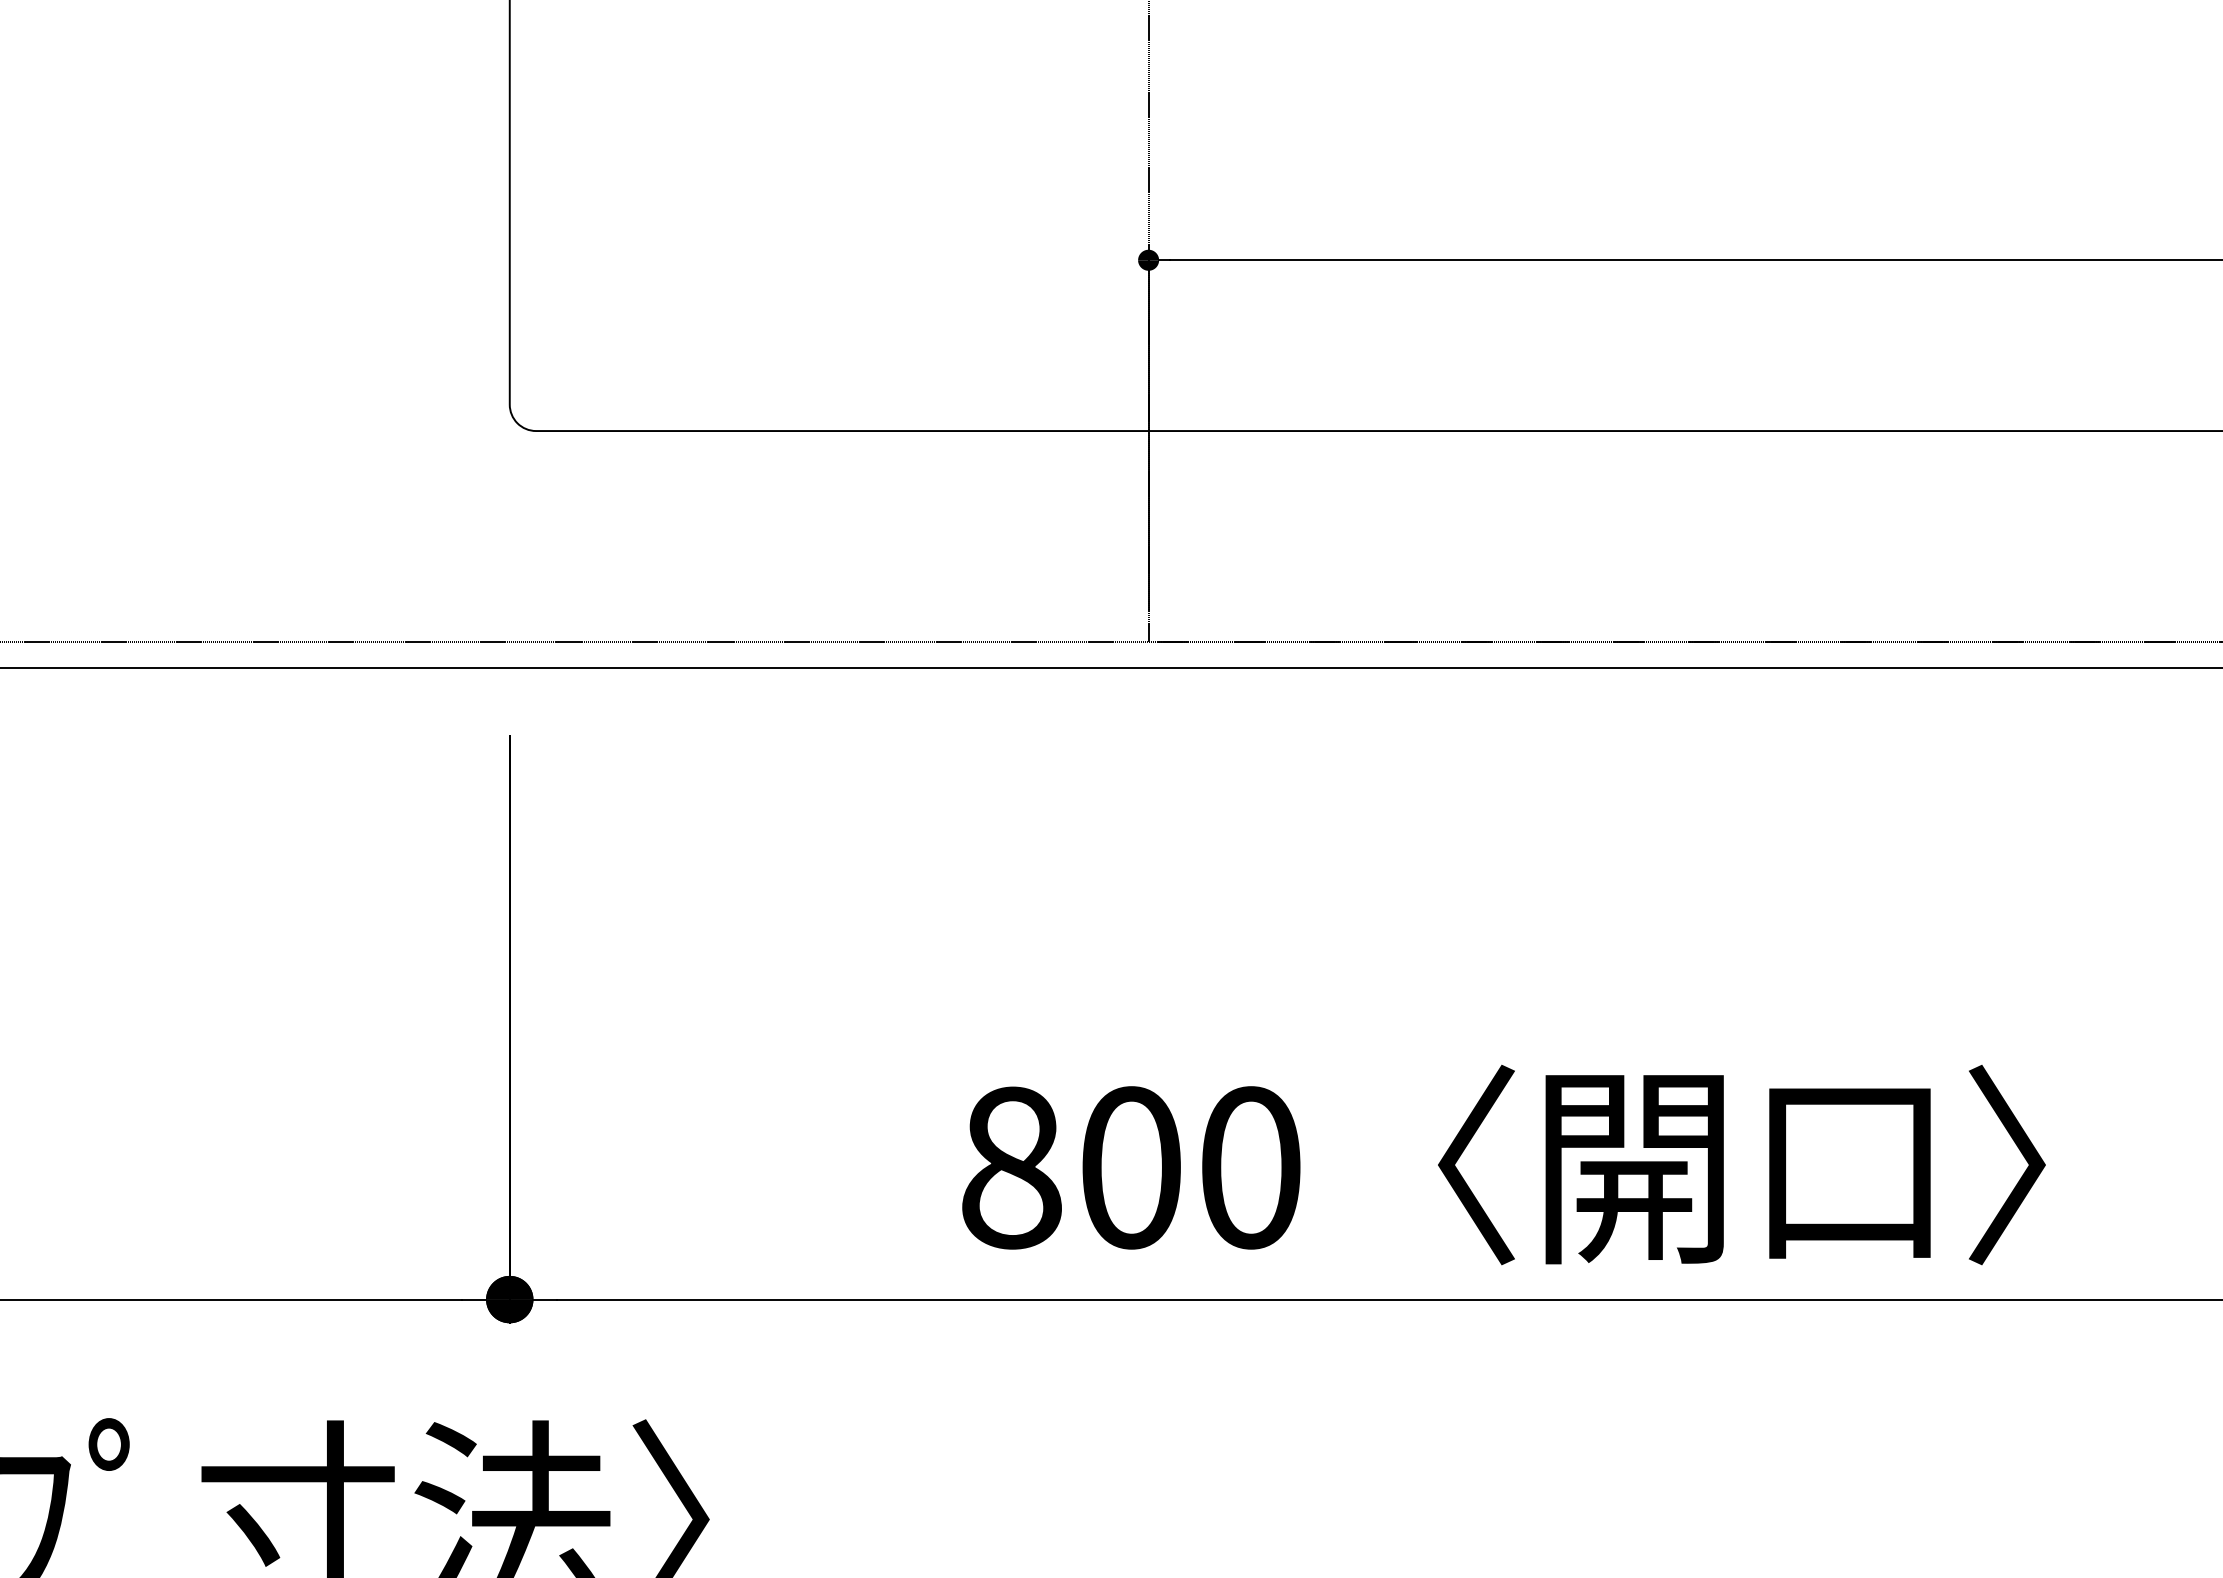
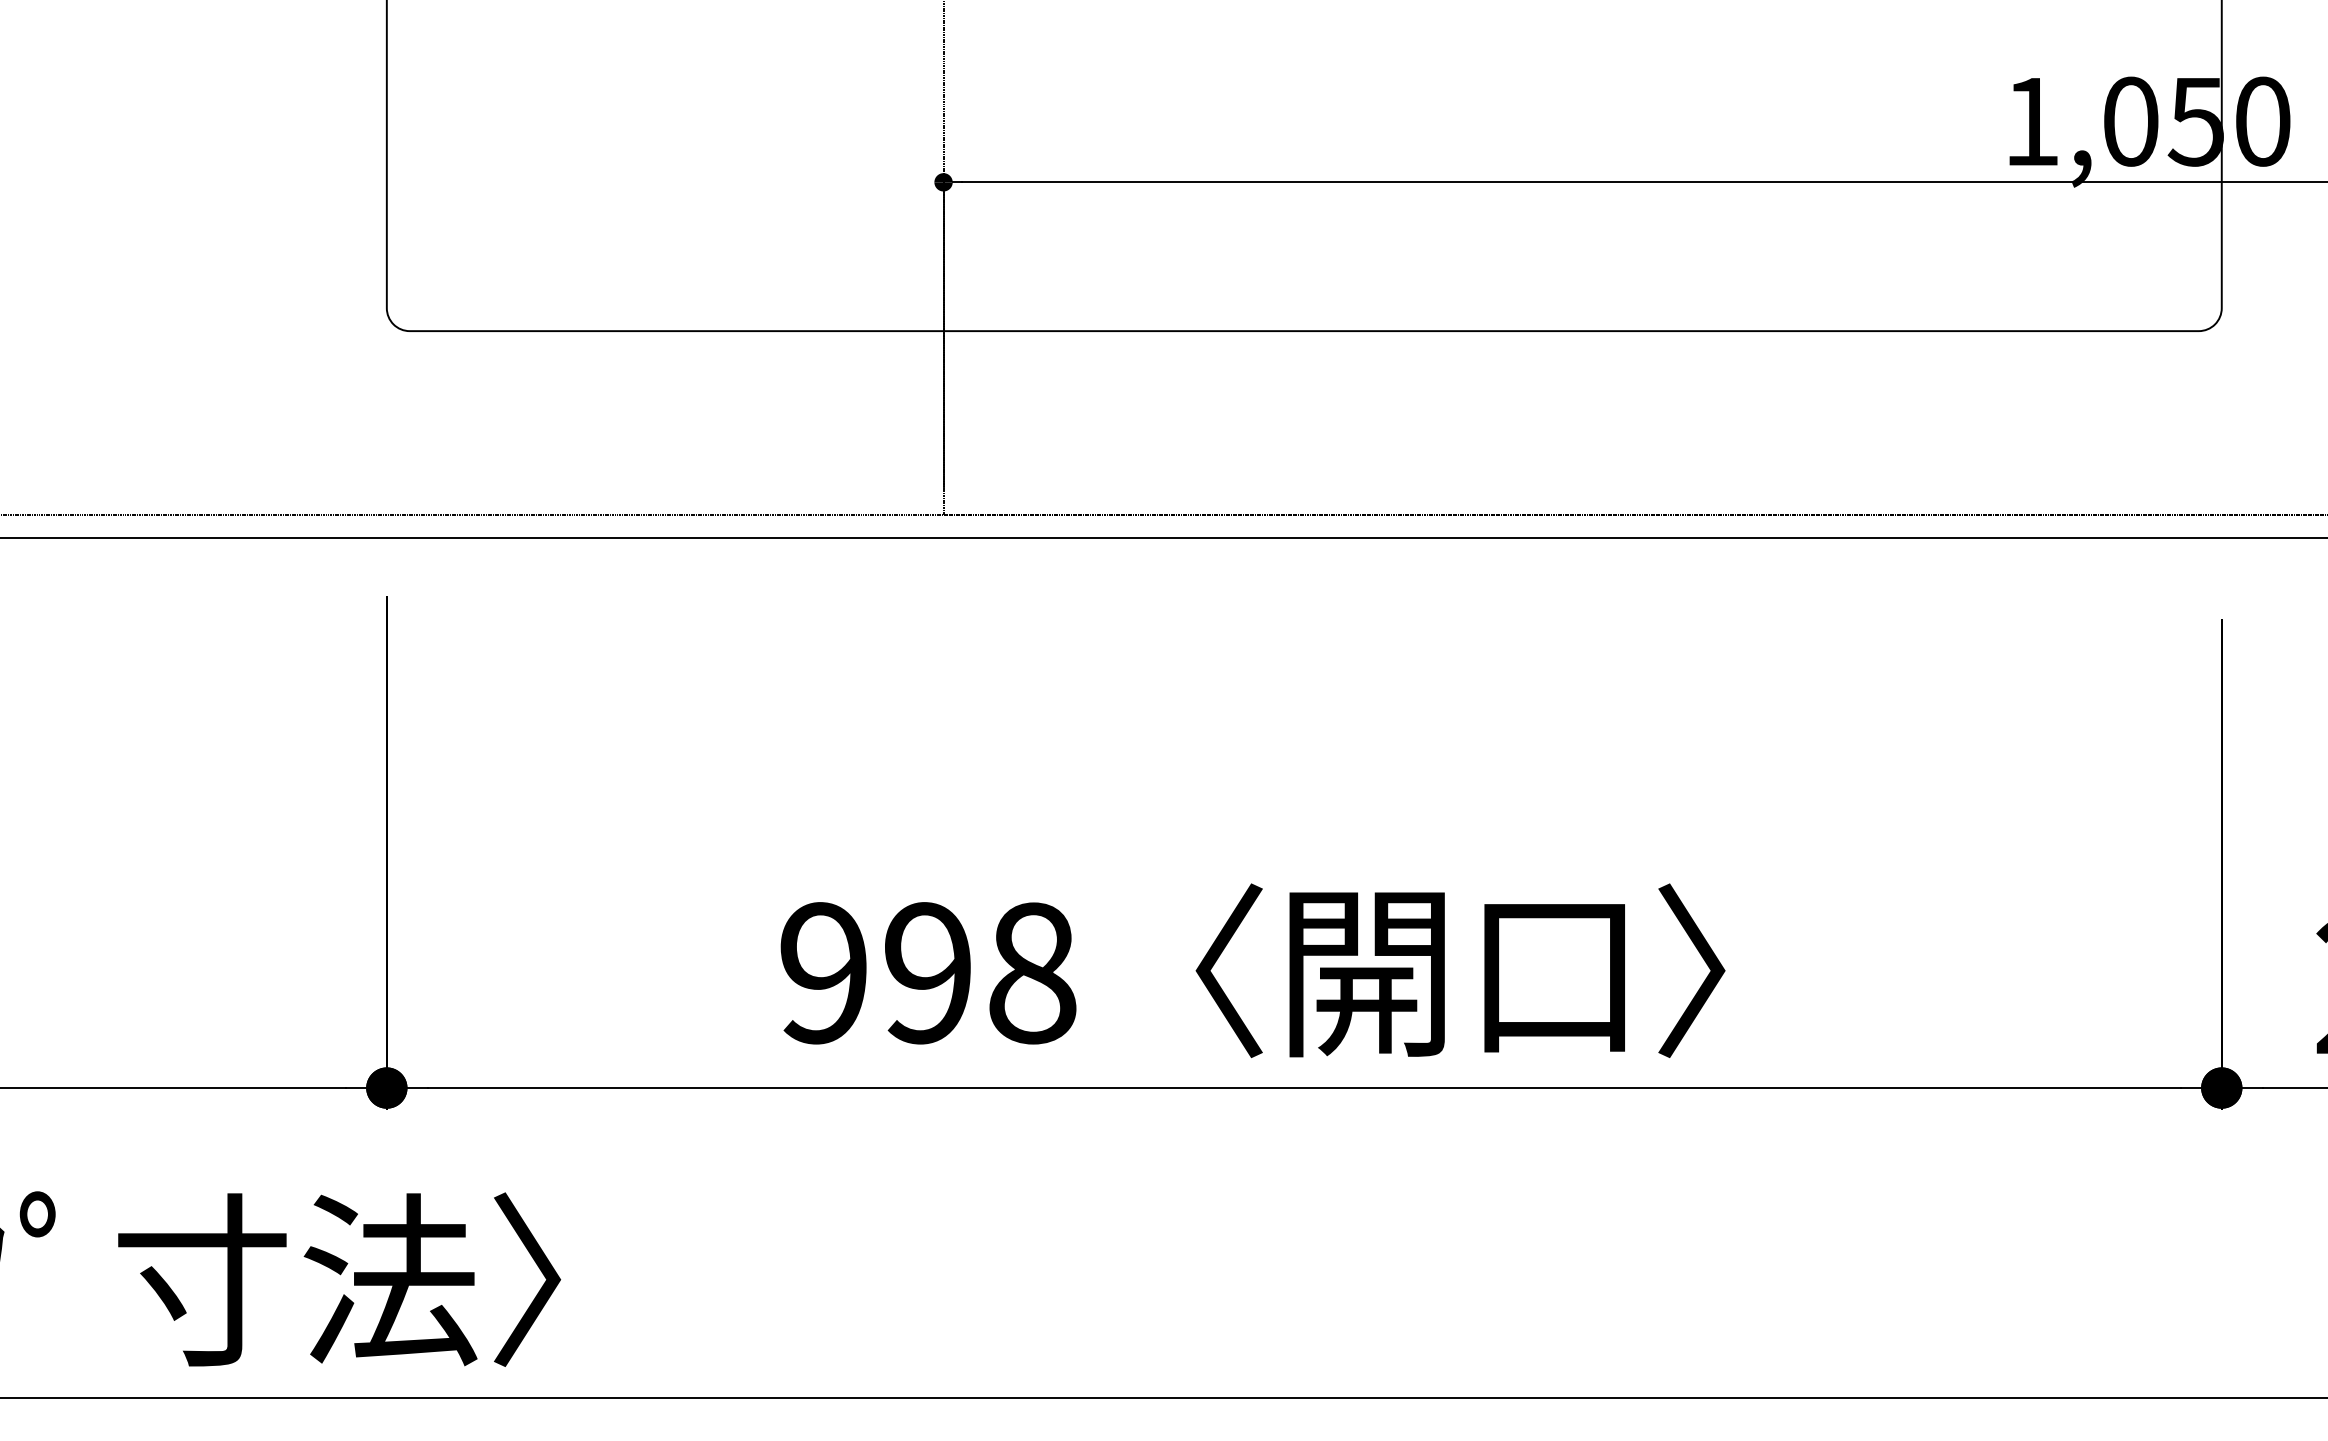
text: (1131, 1168) -> (928, 973), 800 -> 998

